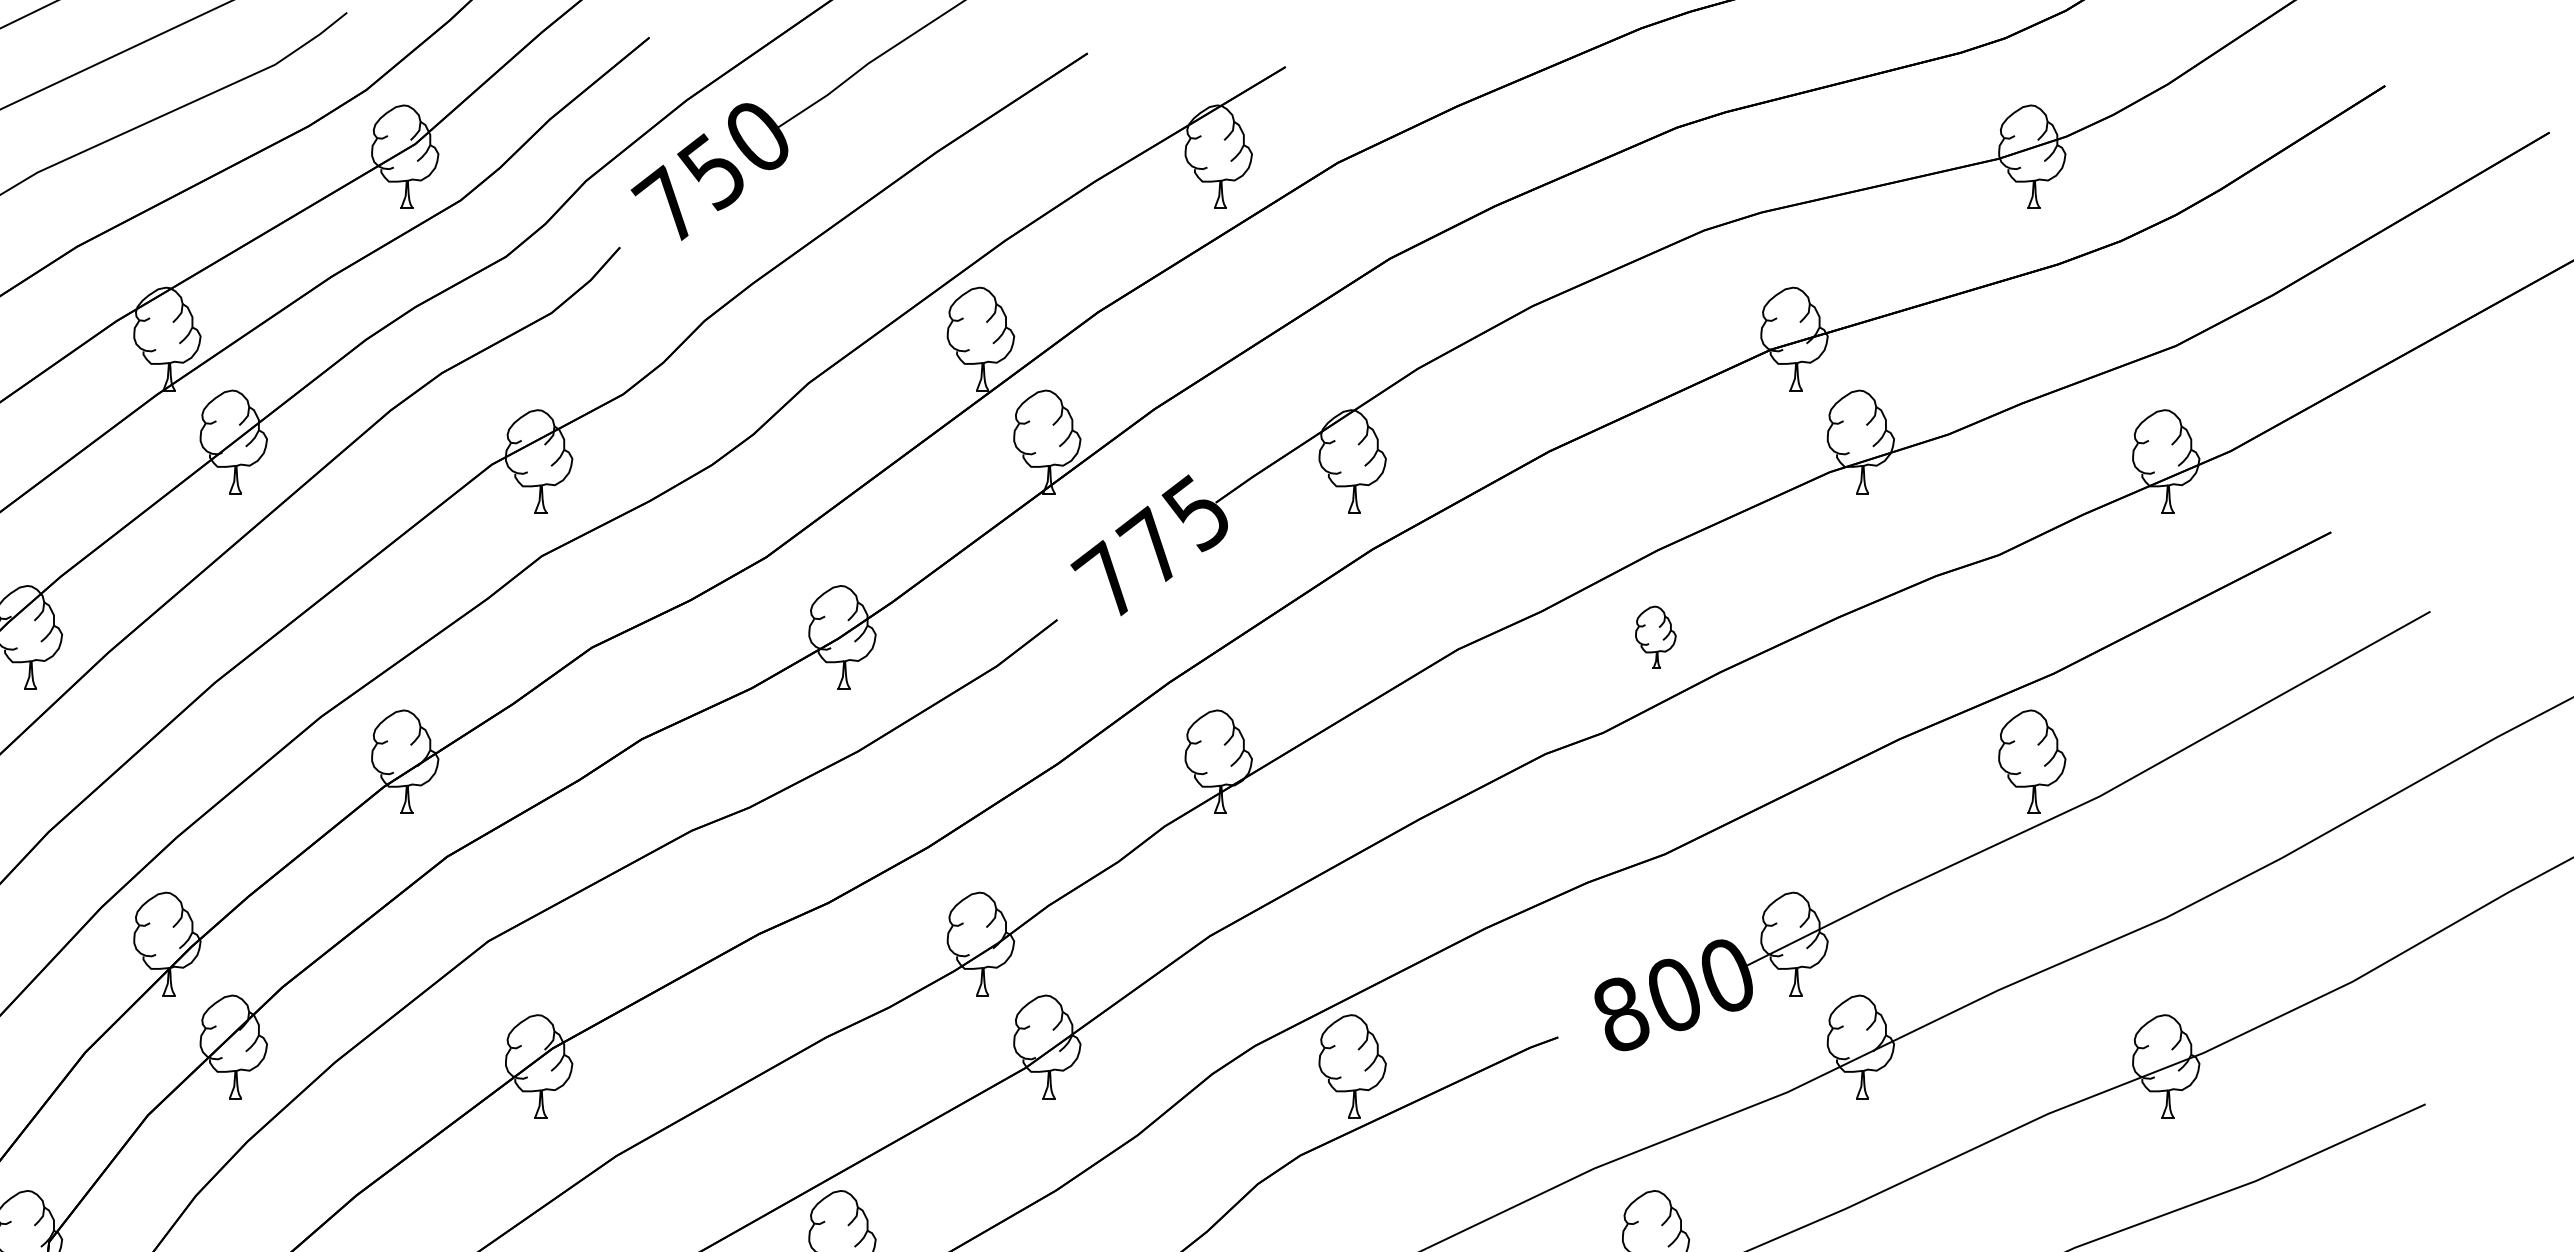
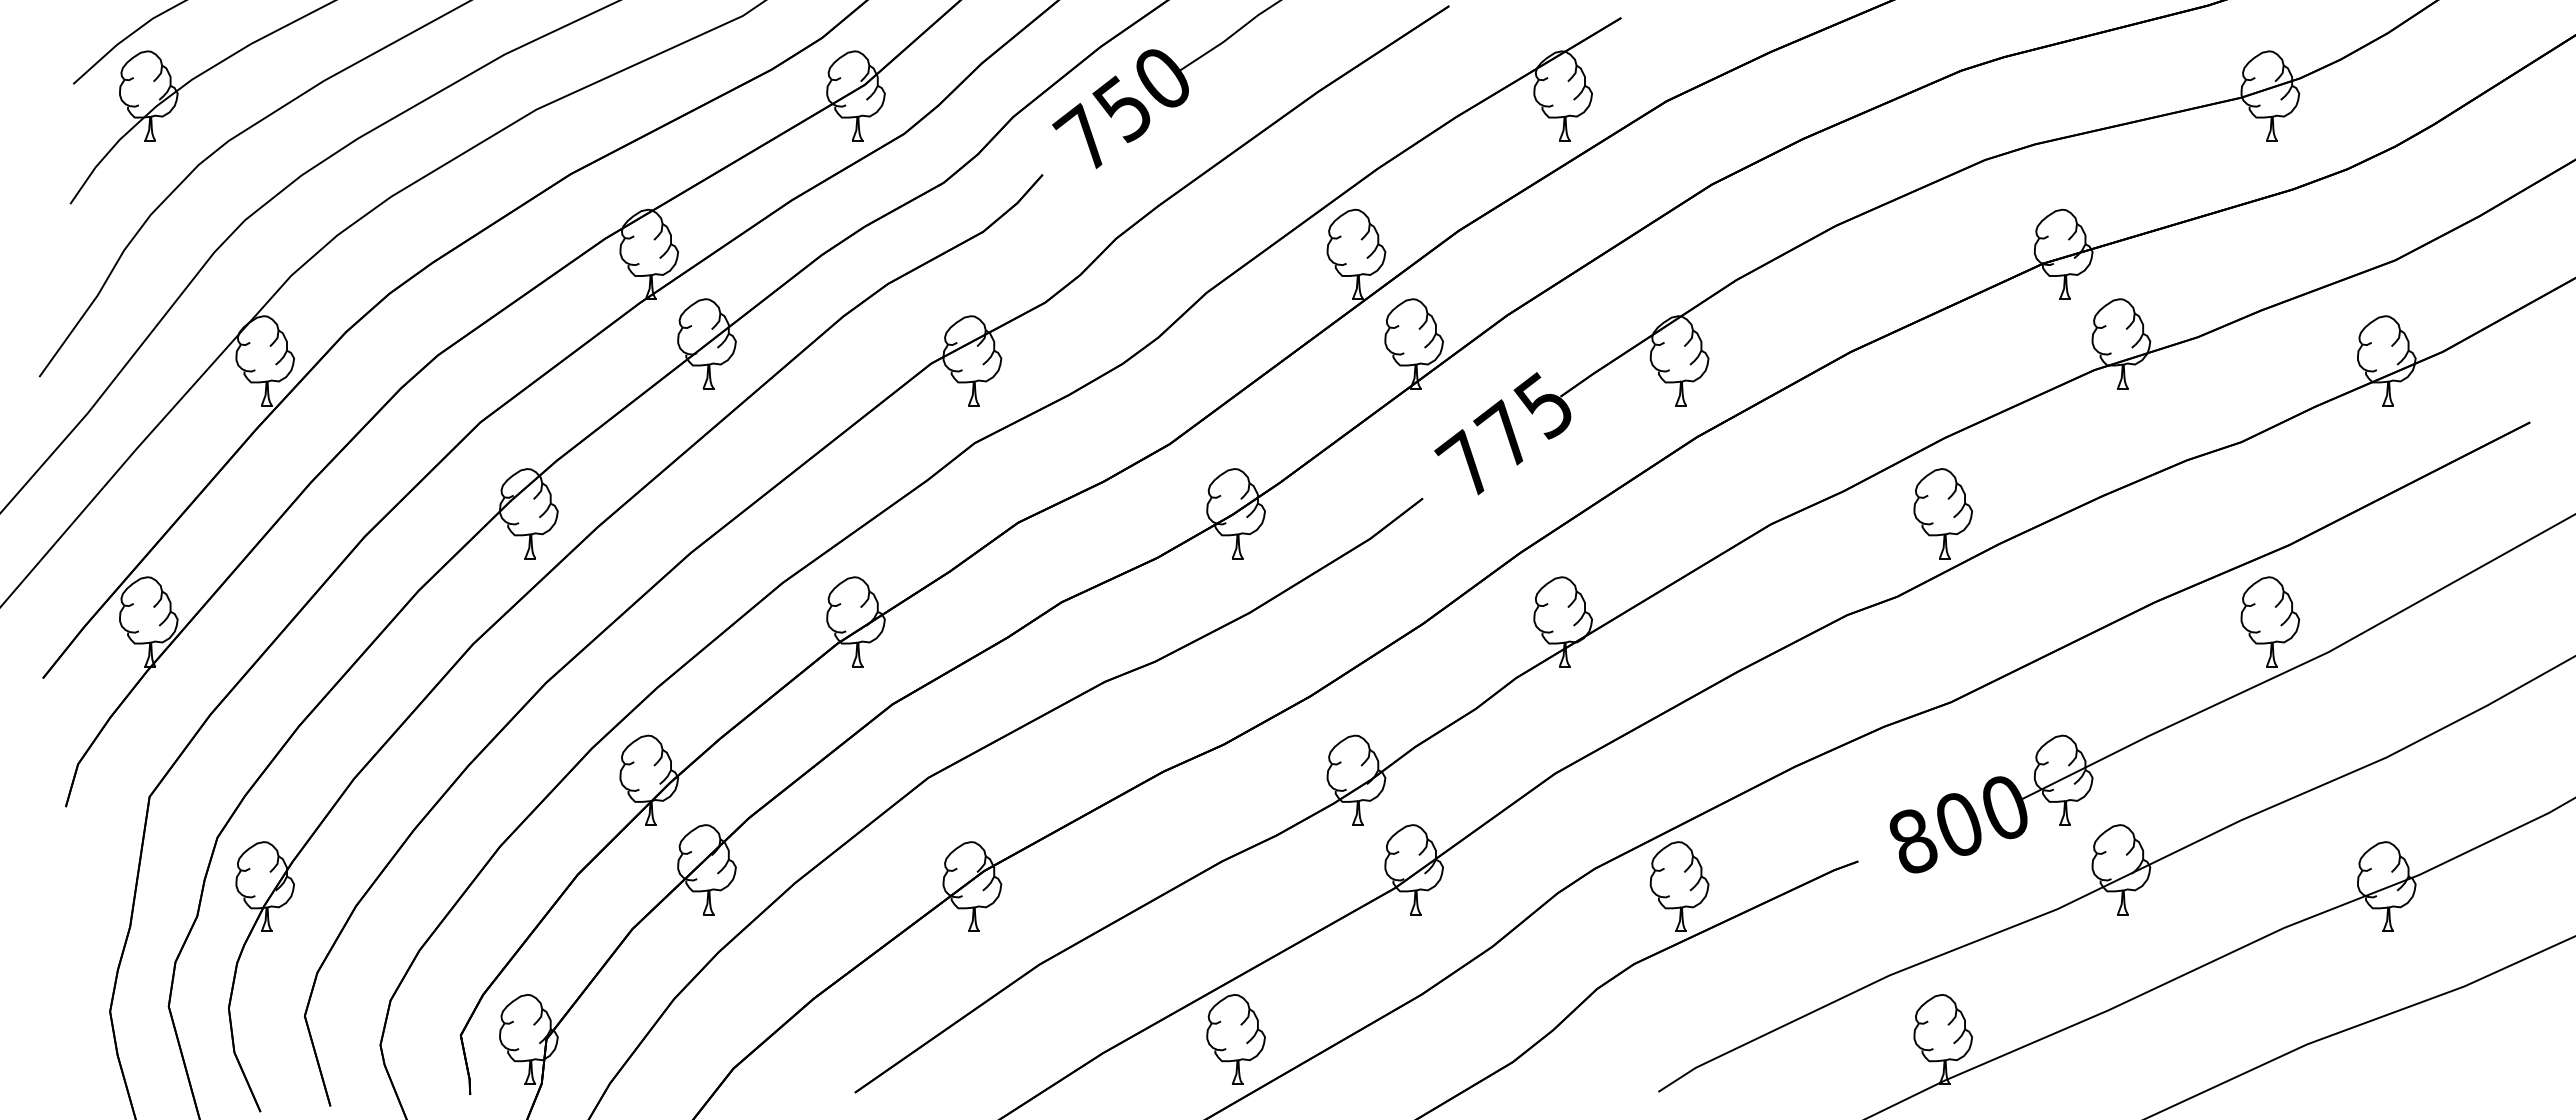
part: (1655, 637) -> (1942, 513), size x1.67

